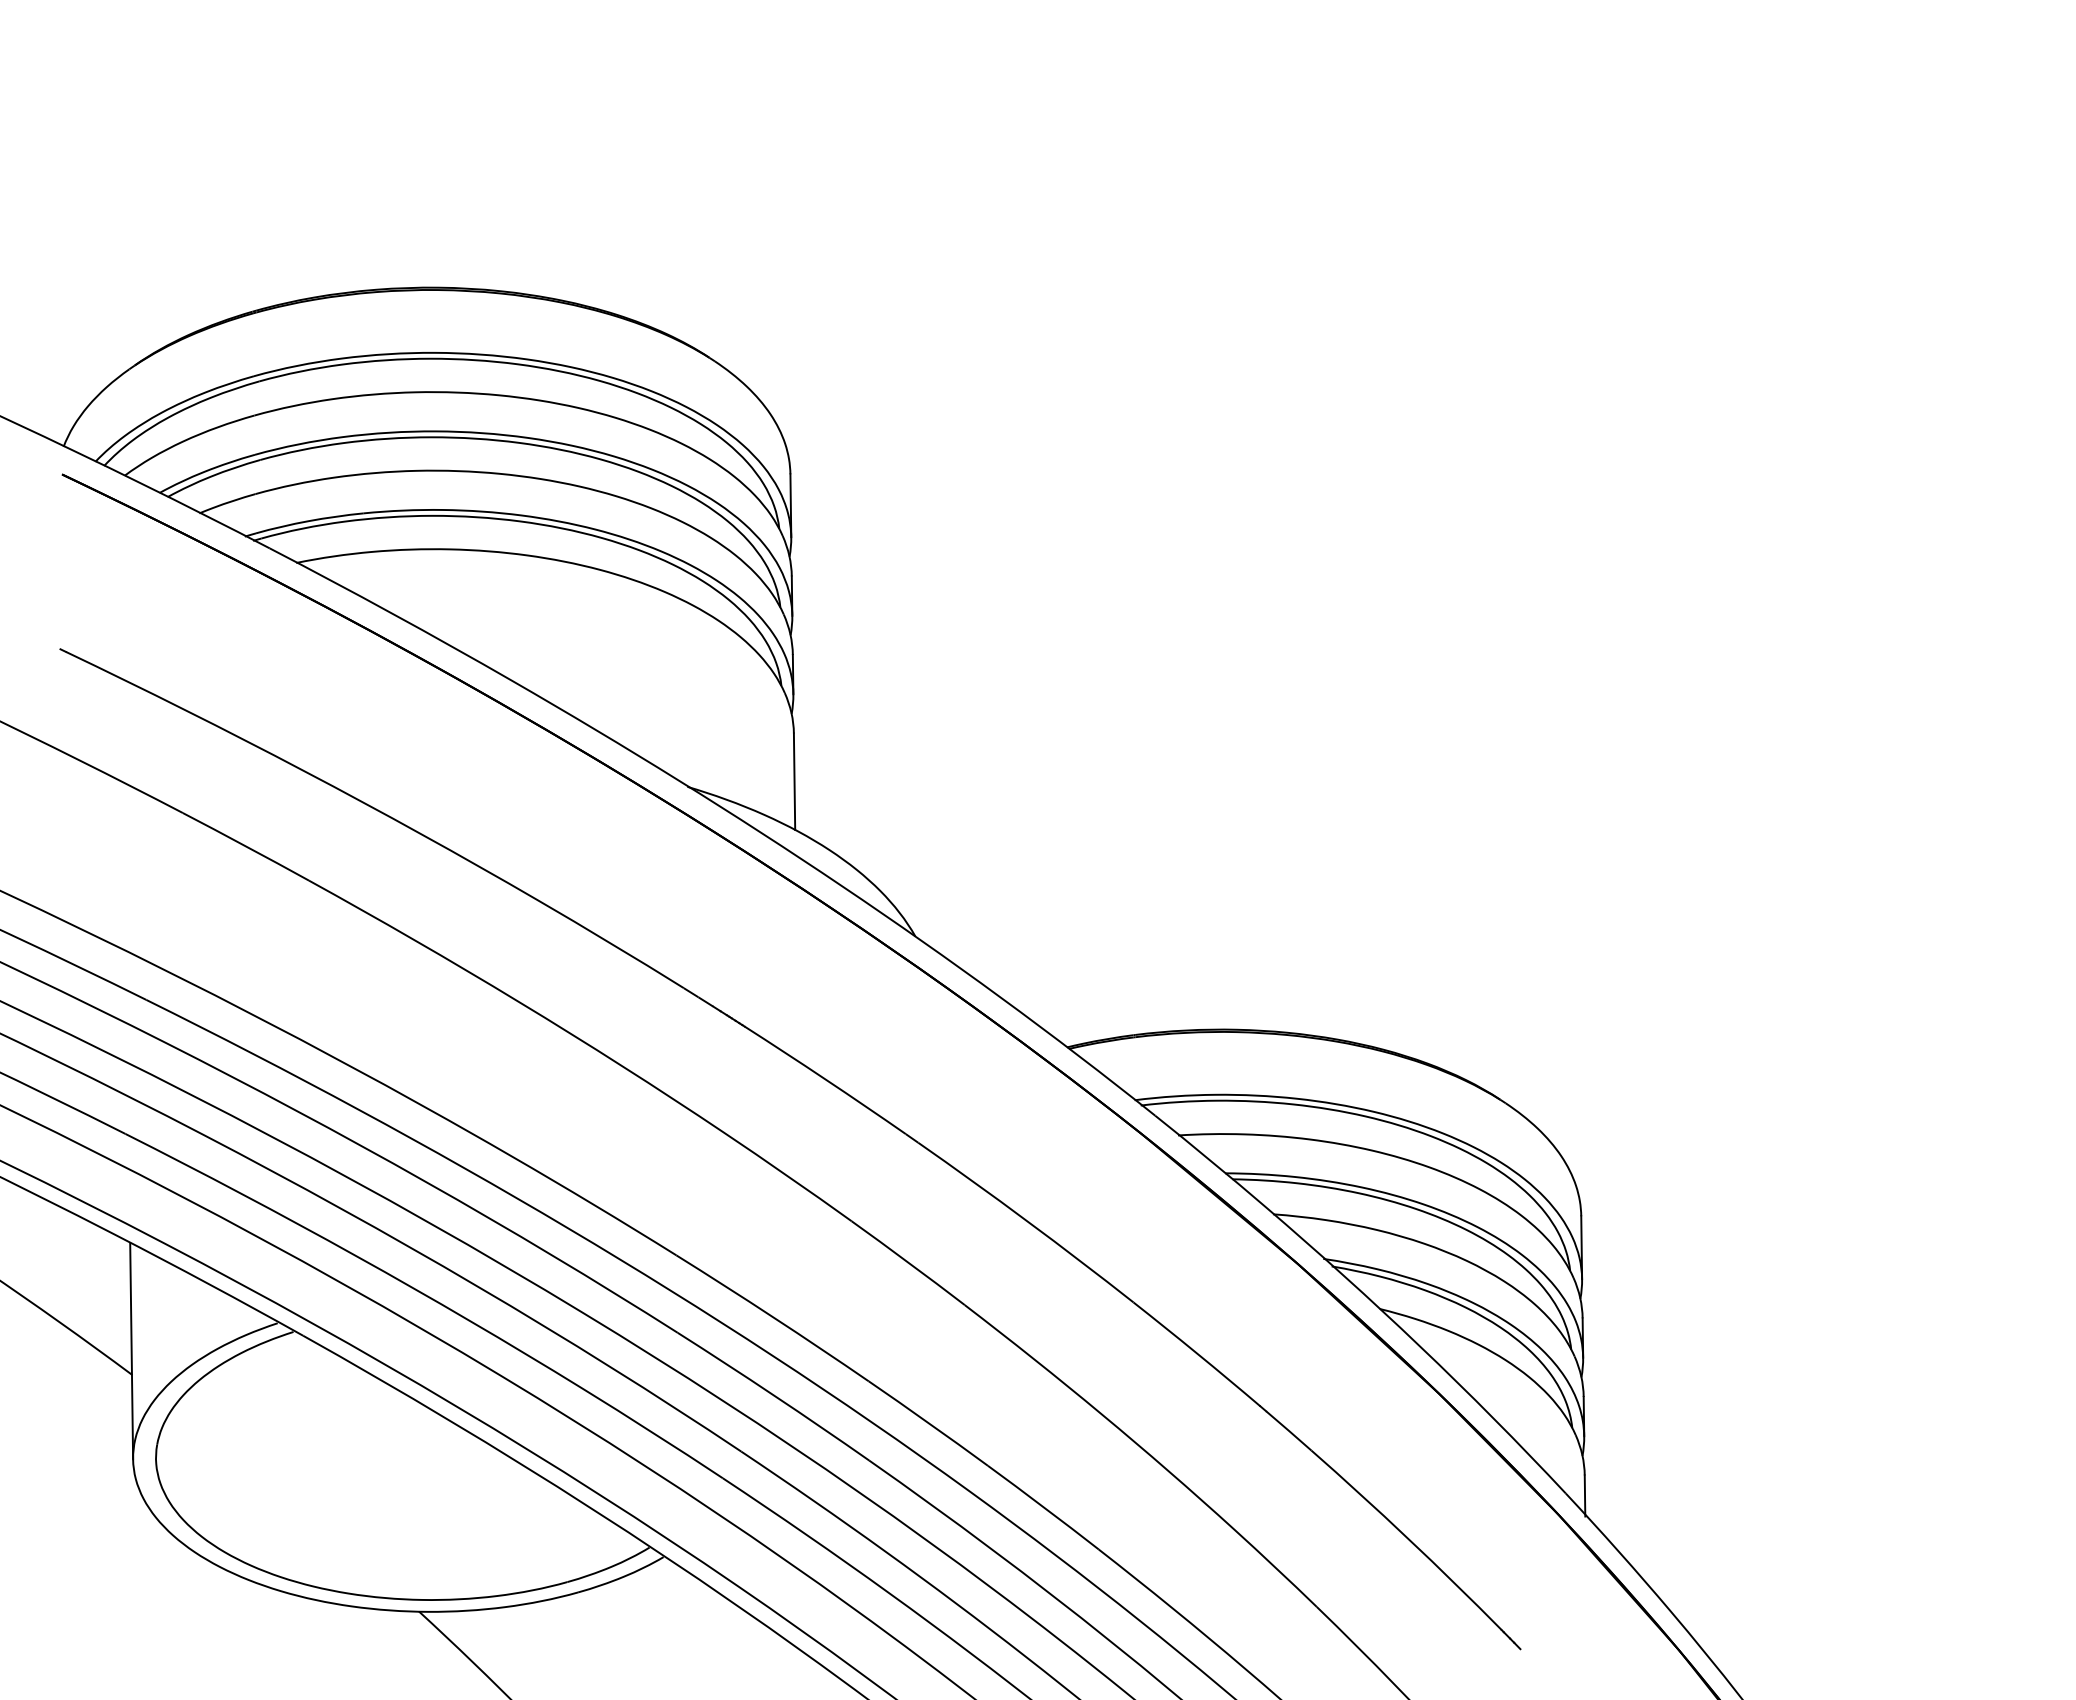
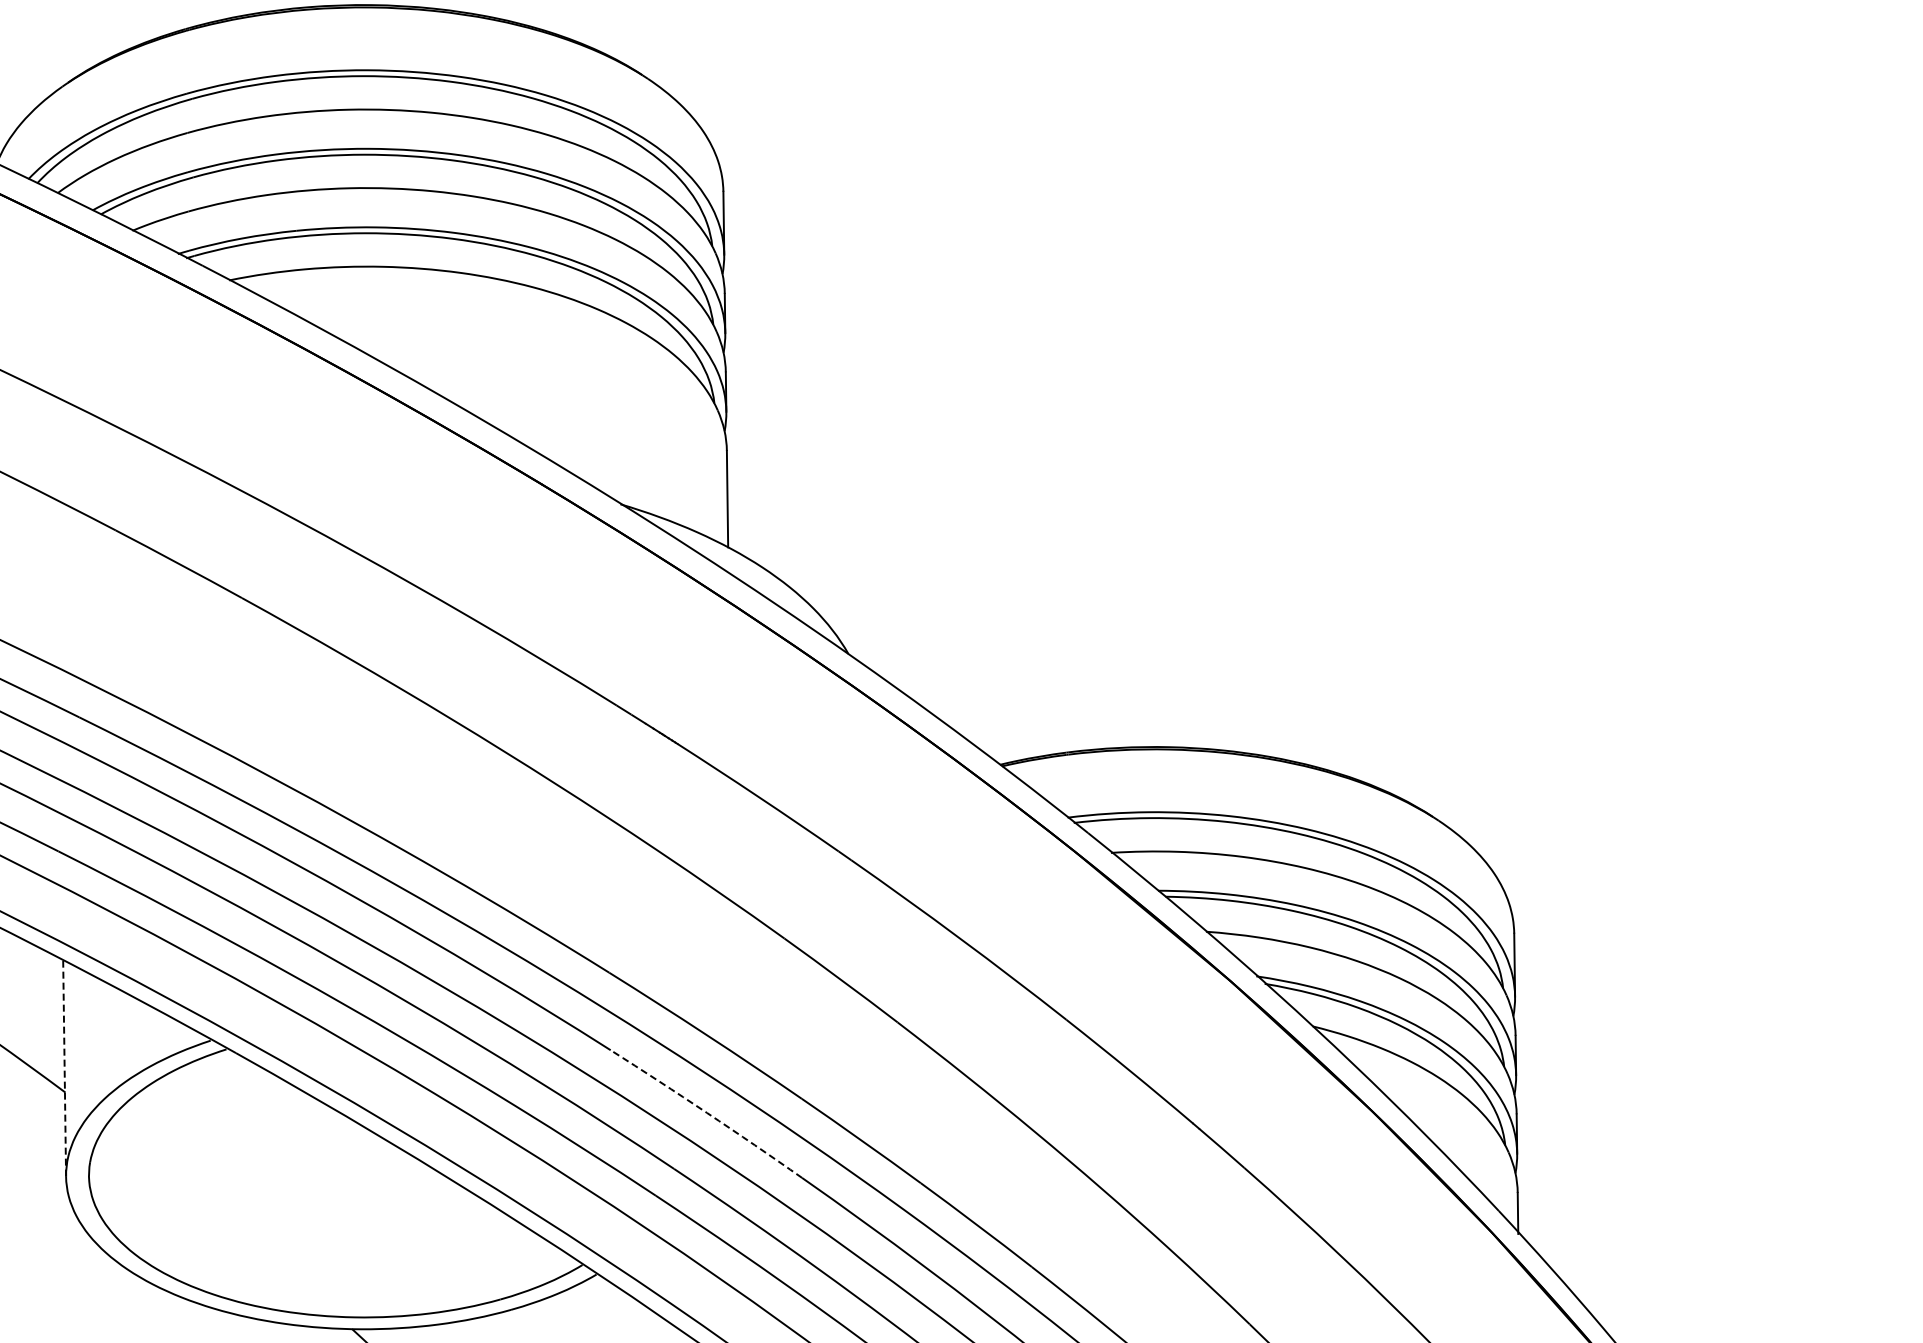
line: (131, 1351) -> (64, 1068), solid -> dashed
arc: (774, 1395) -> (707, 1112), solid -> dashed

